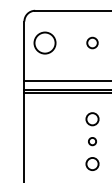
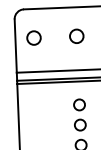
circle: (44, 42) -> (33, 37), size x0.71
circle: (92, 42) -> (76, 35), size x1.43
circle: (92, 141) -> (80, 124), size x1.67

